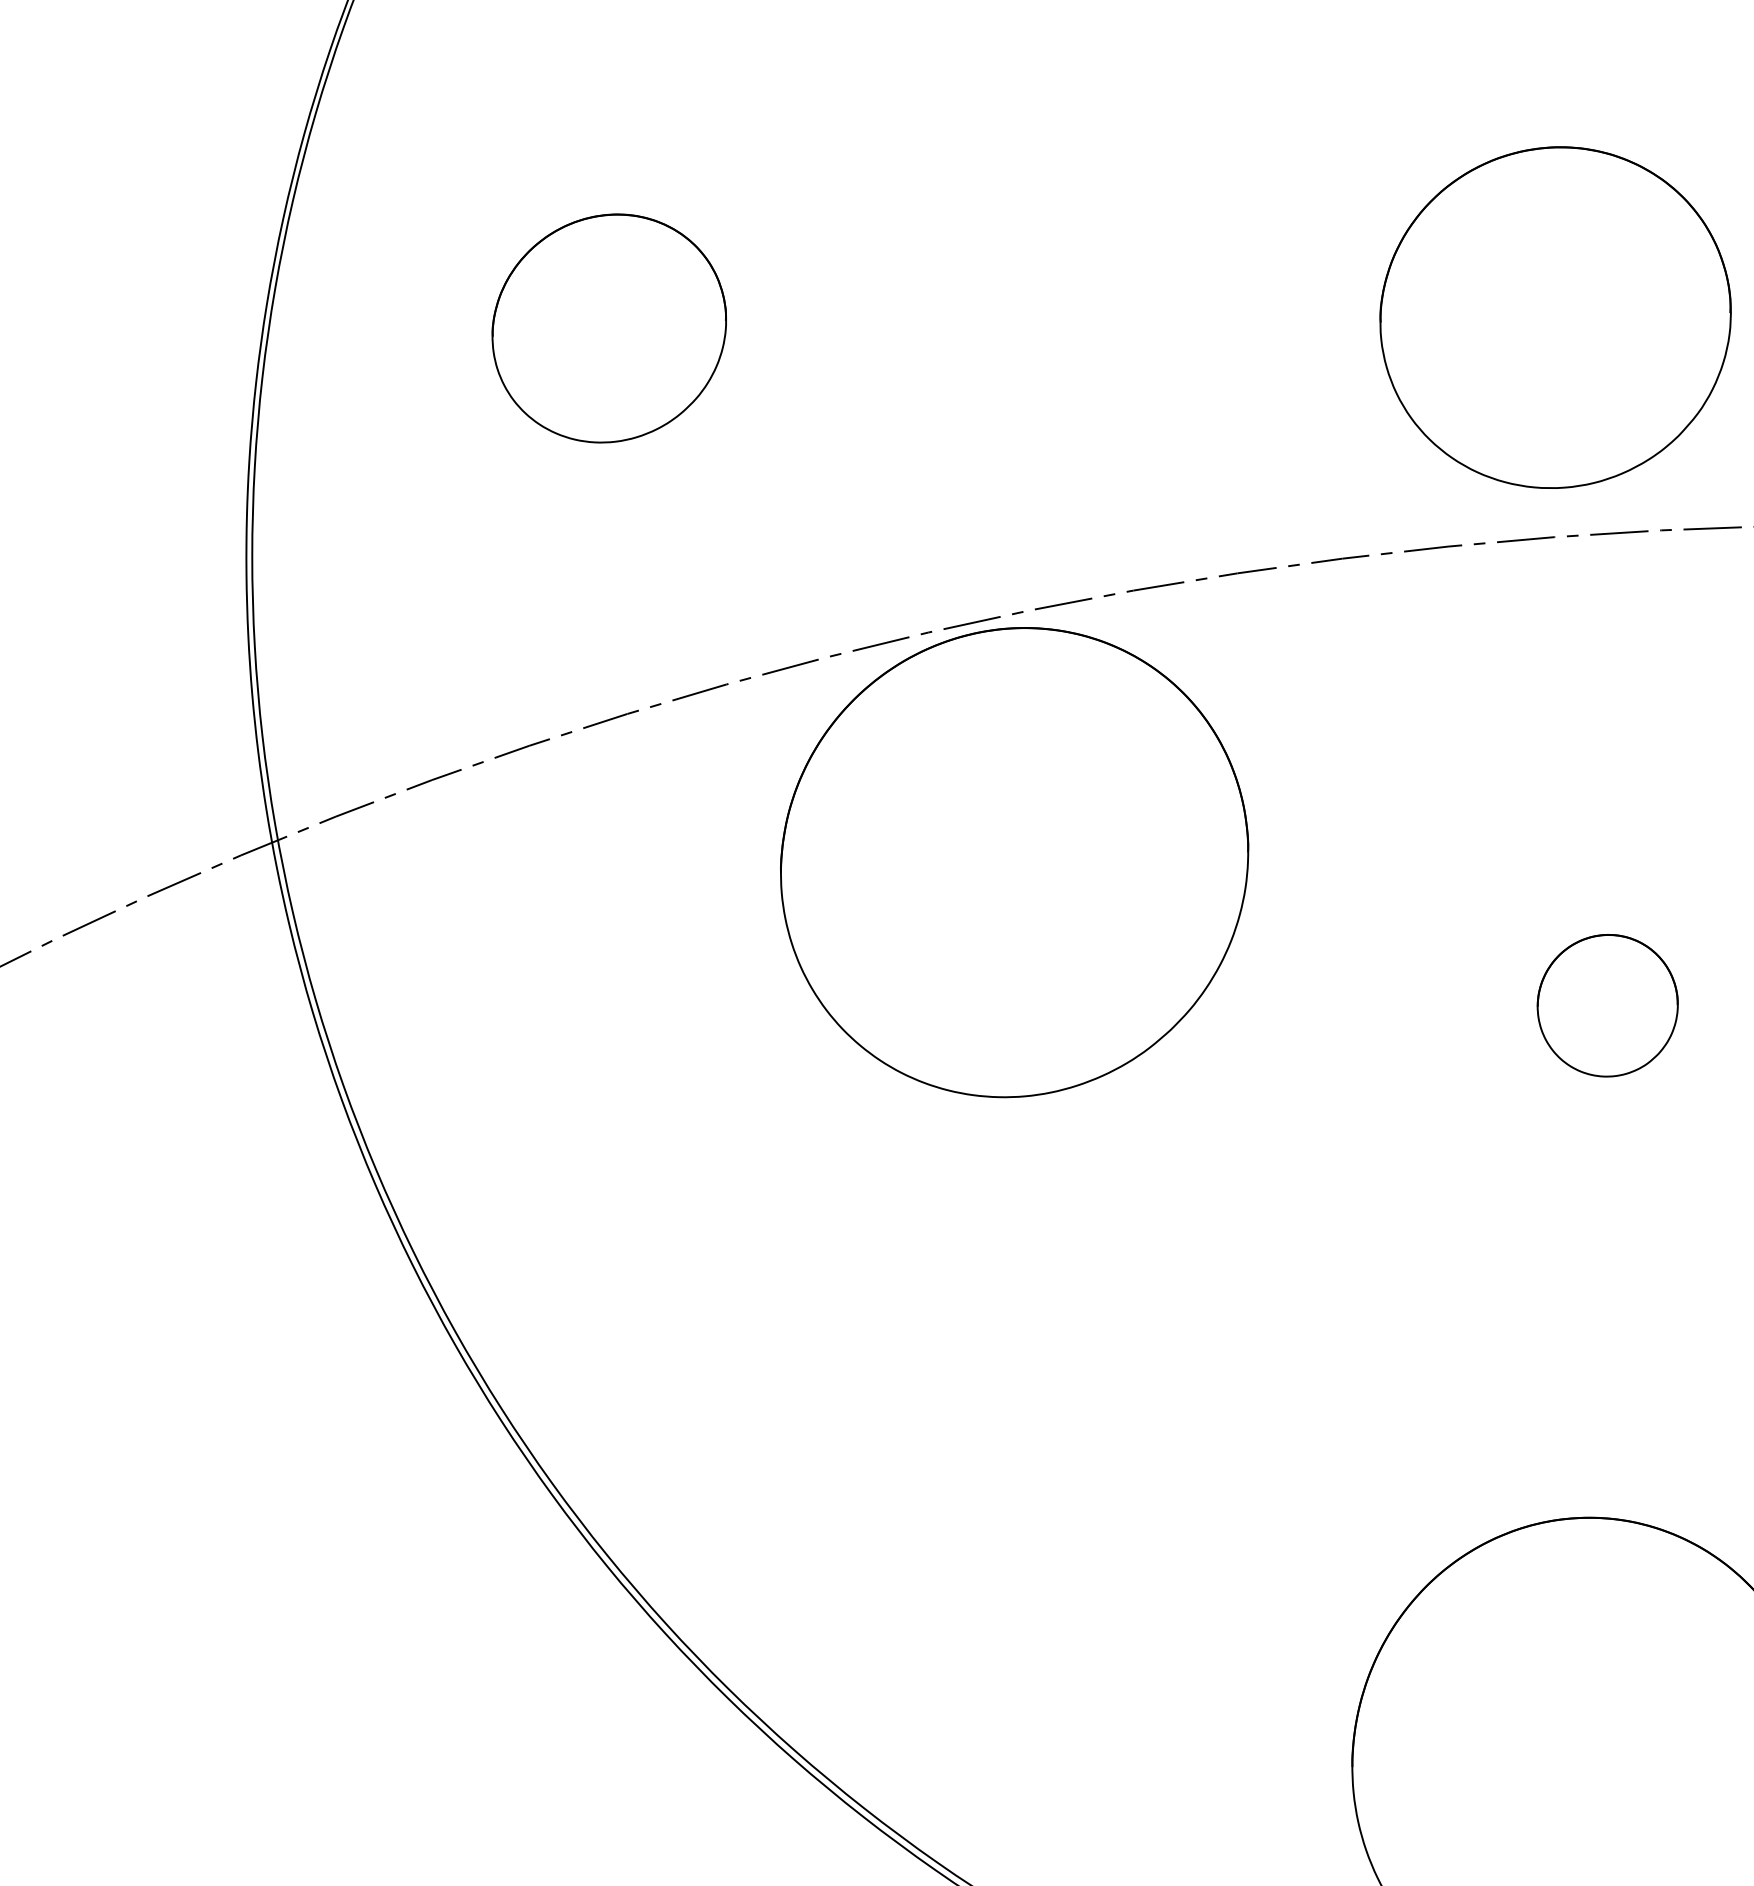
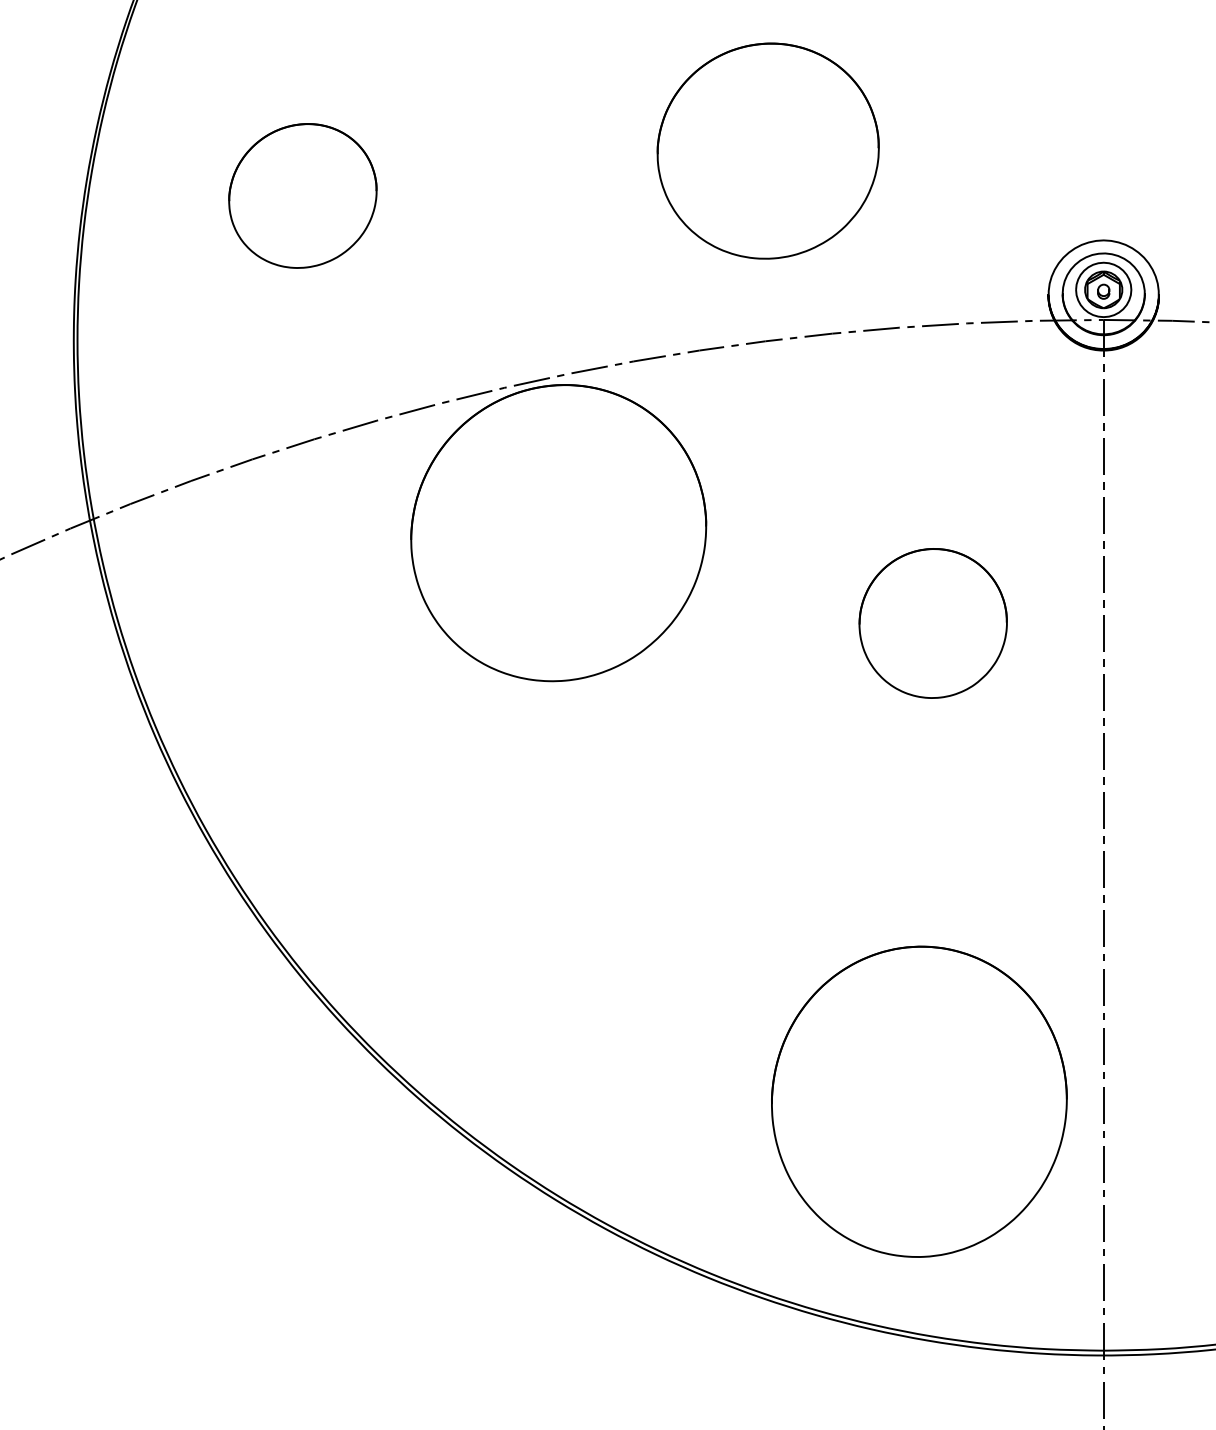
part: (1554, 316) -> (767, 150), moved
part: (1606, 1005) -> (932, 623), size x1.67

